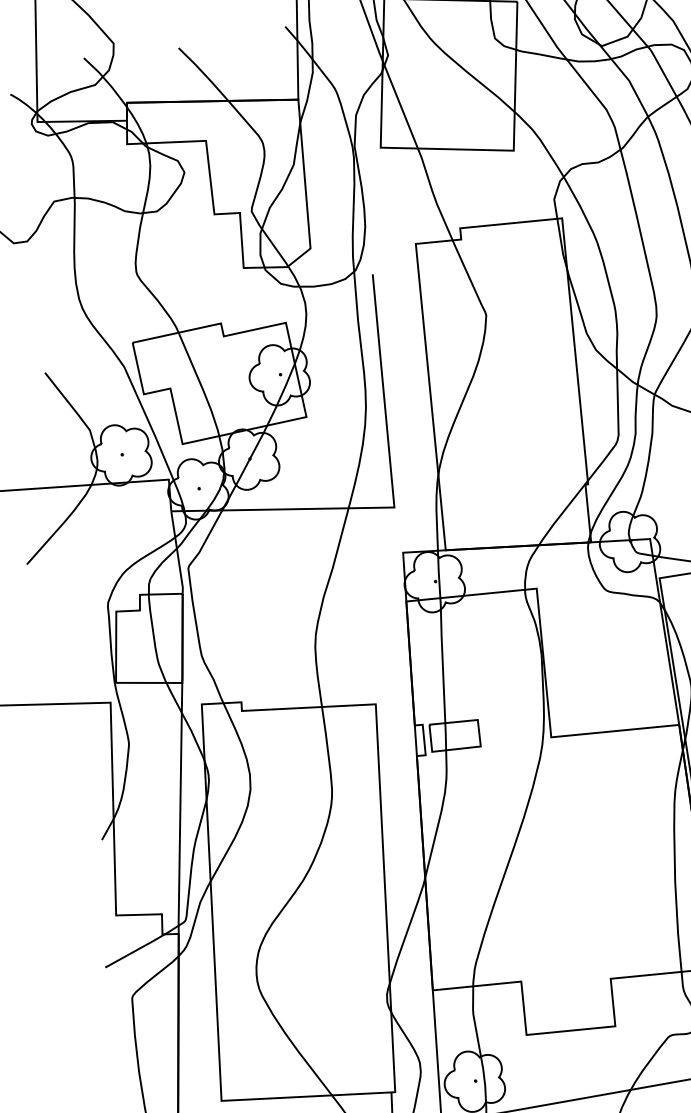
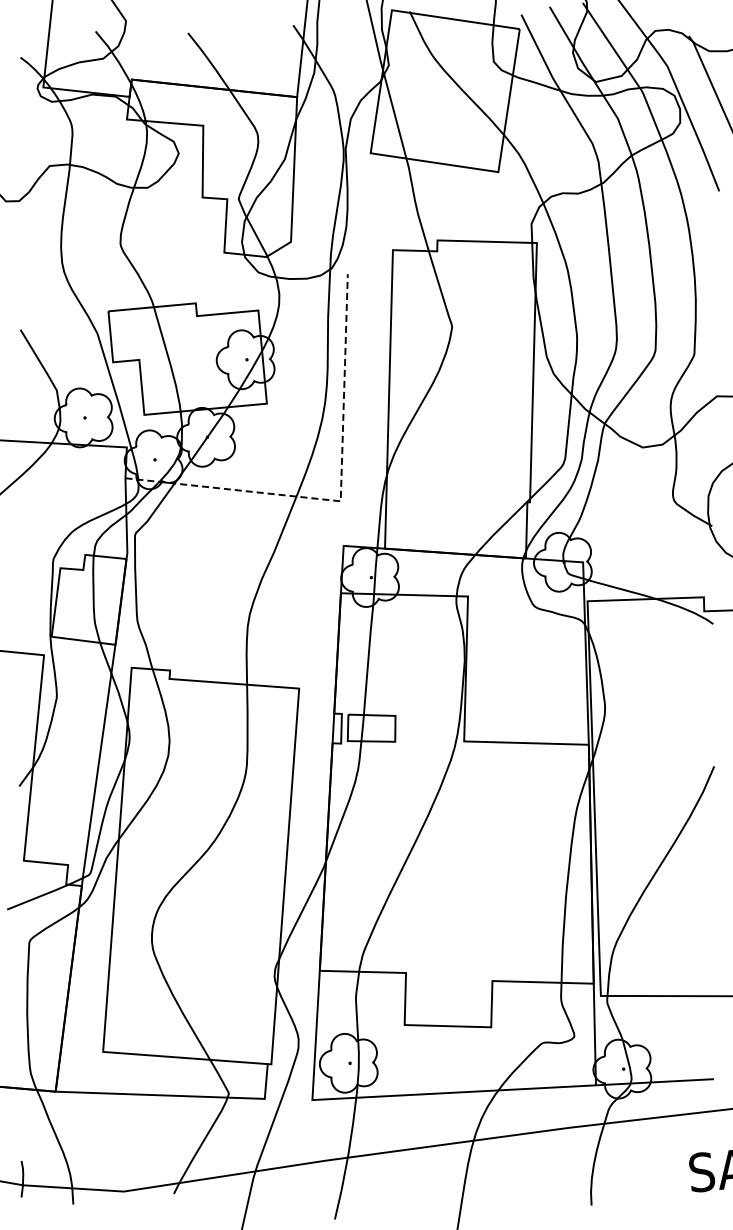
line: (393, 502) -> (340, 496), solid -> dashed

